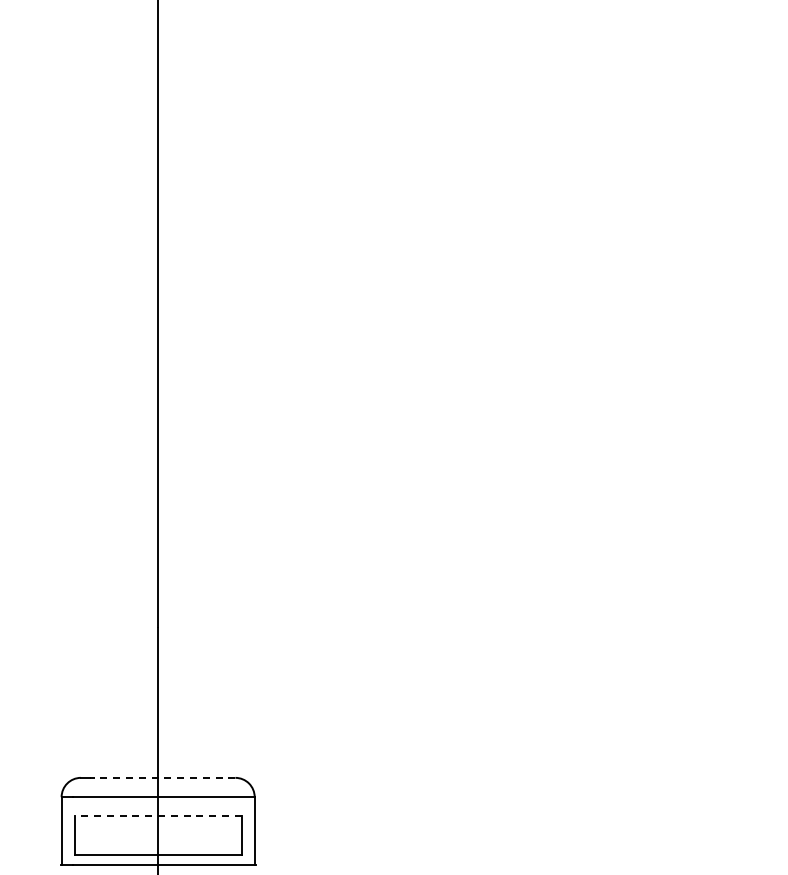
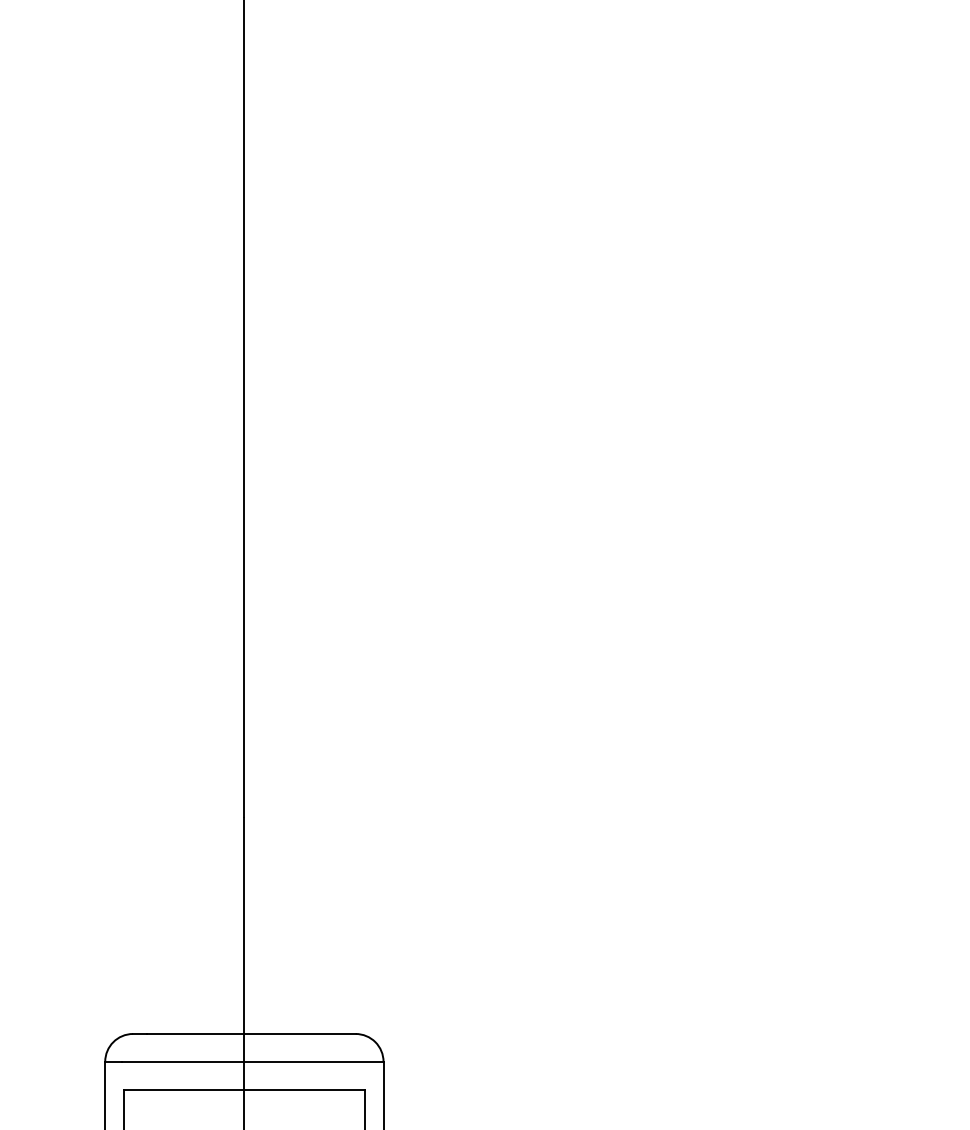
line: (162, 777) -> (250, 1033), dashed -> solid
line: (158, 816) -> (244, 1089), dashed -> solid

